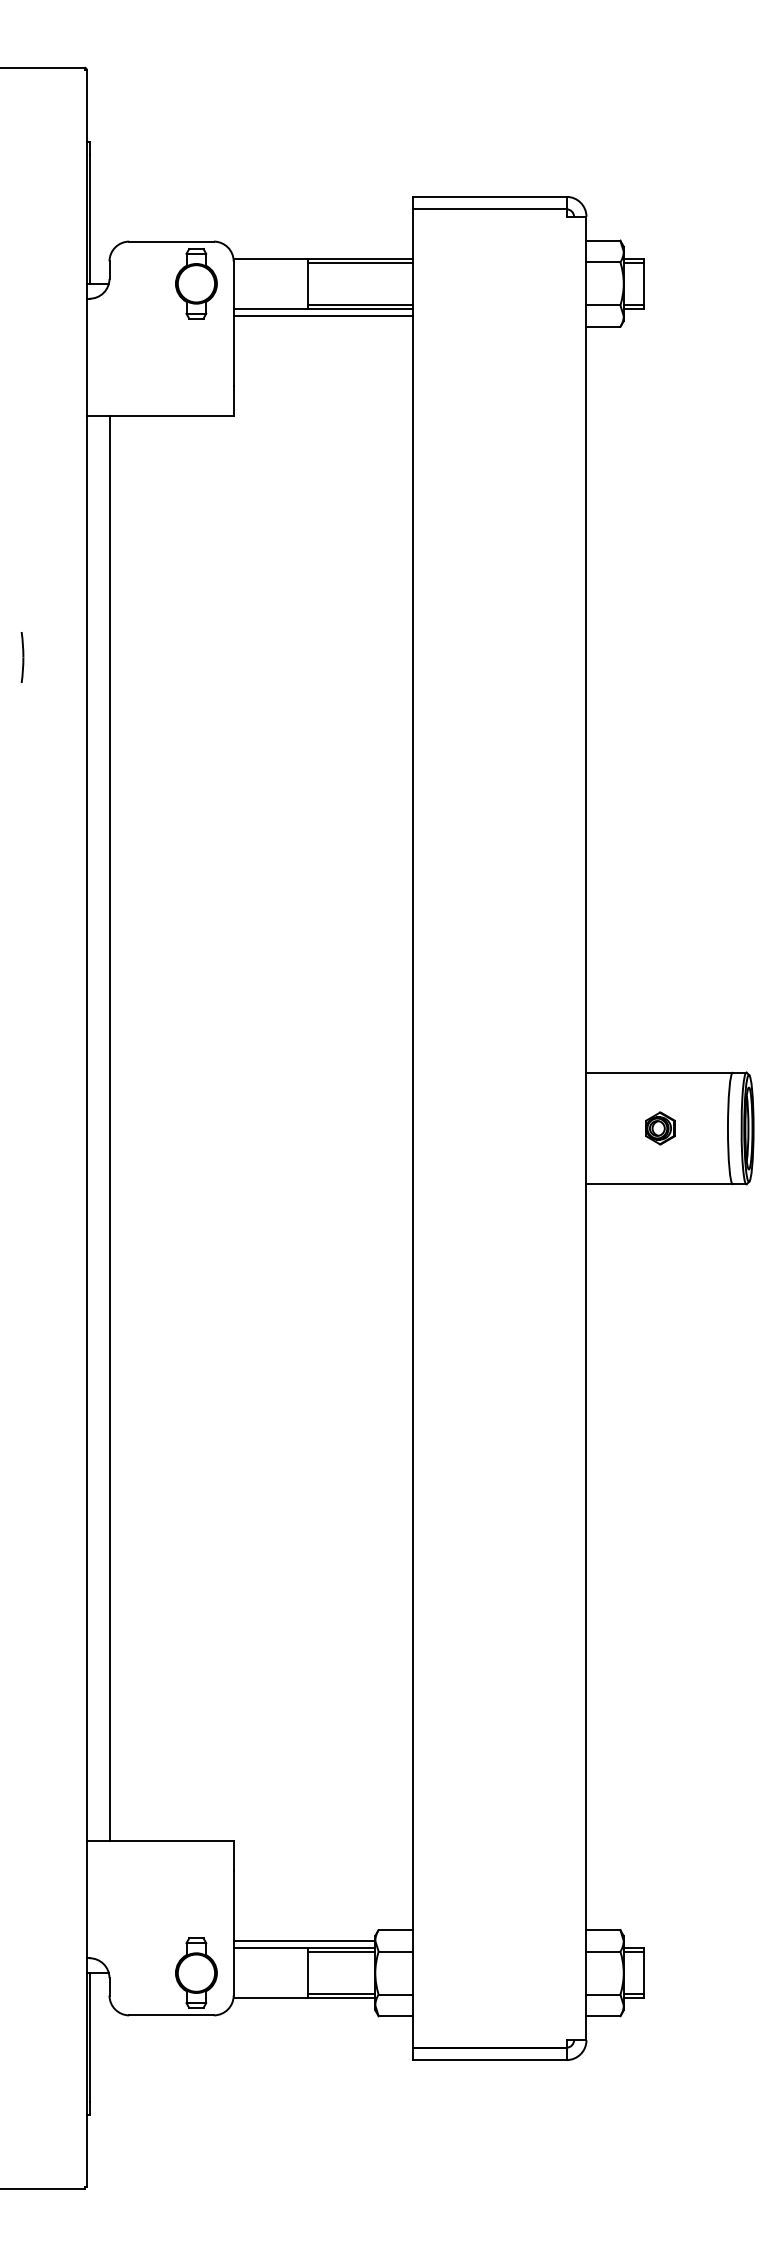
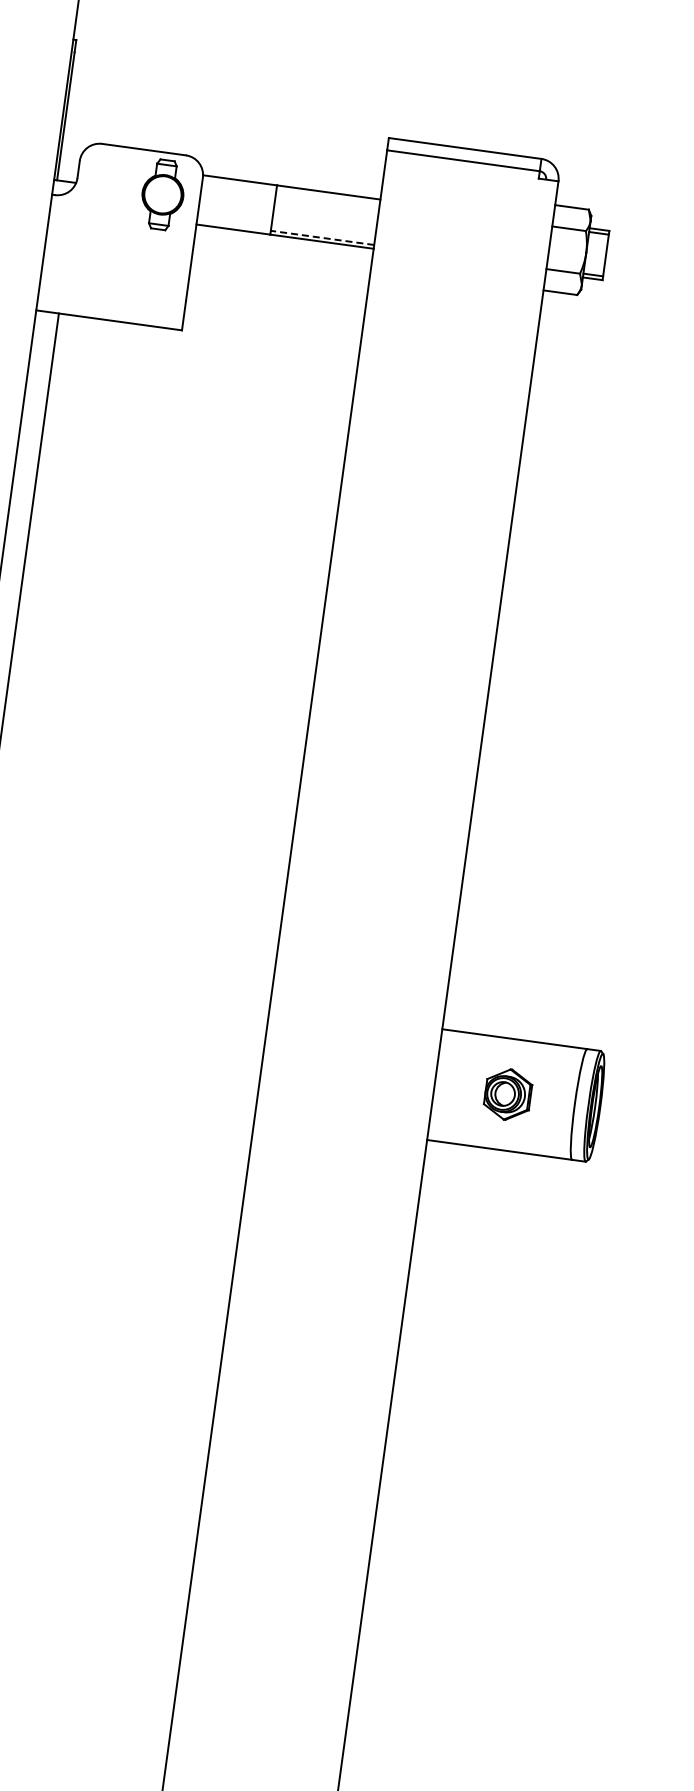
line: (360, 262) -> (328, 195), removed
line: (359, 304) -> (321, 237), solid -> dashed
line: (322, 316) -> (283, 244), removed
part: (660, 1128) -> (508, 1094), size x1.6

